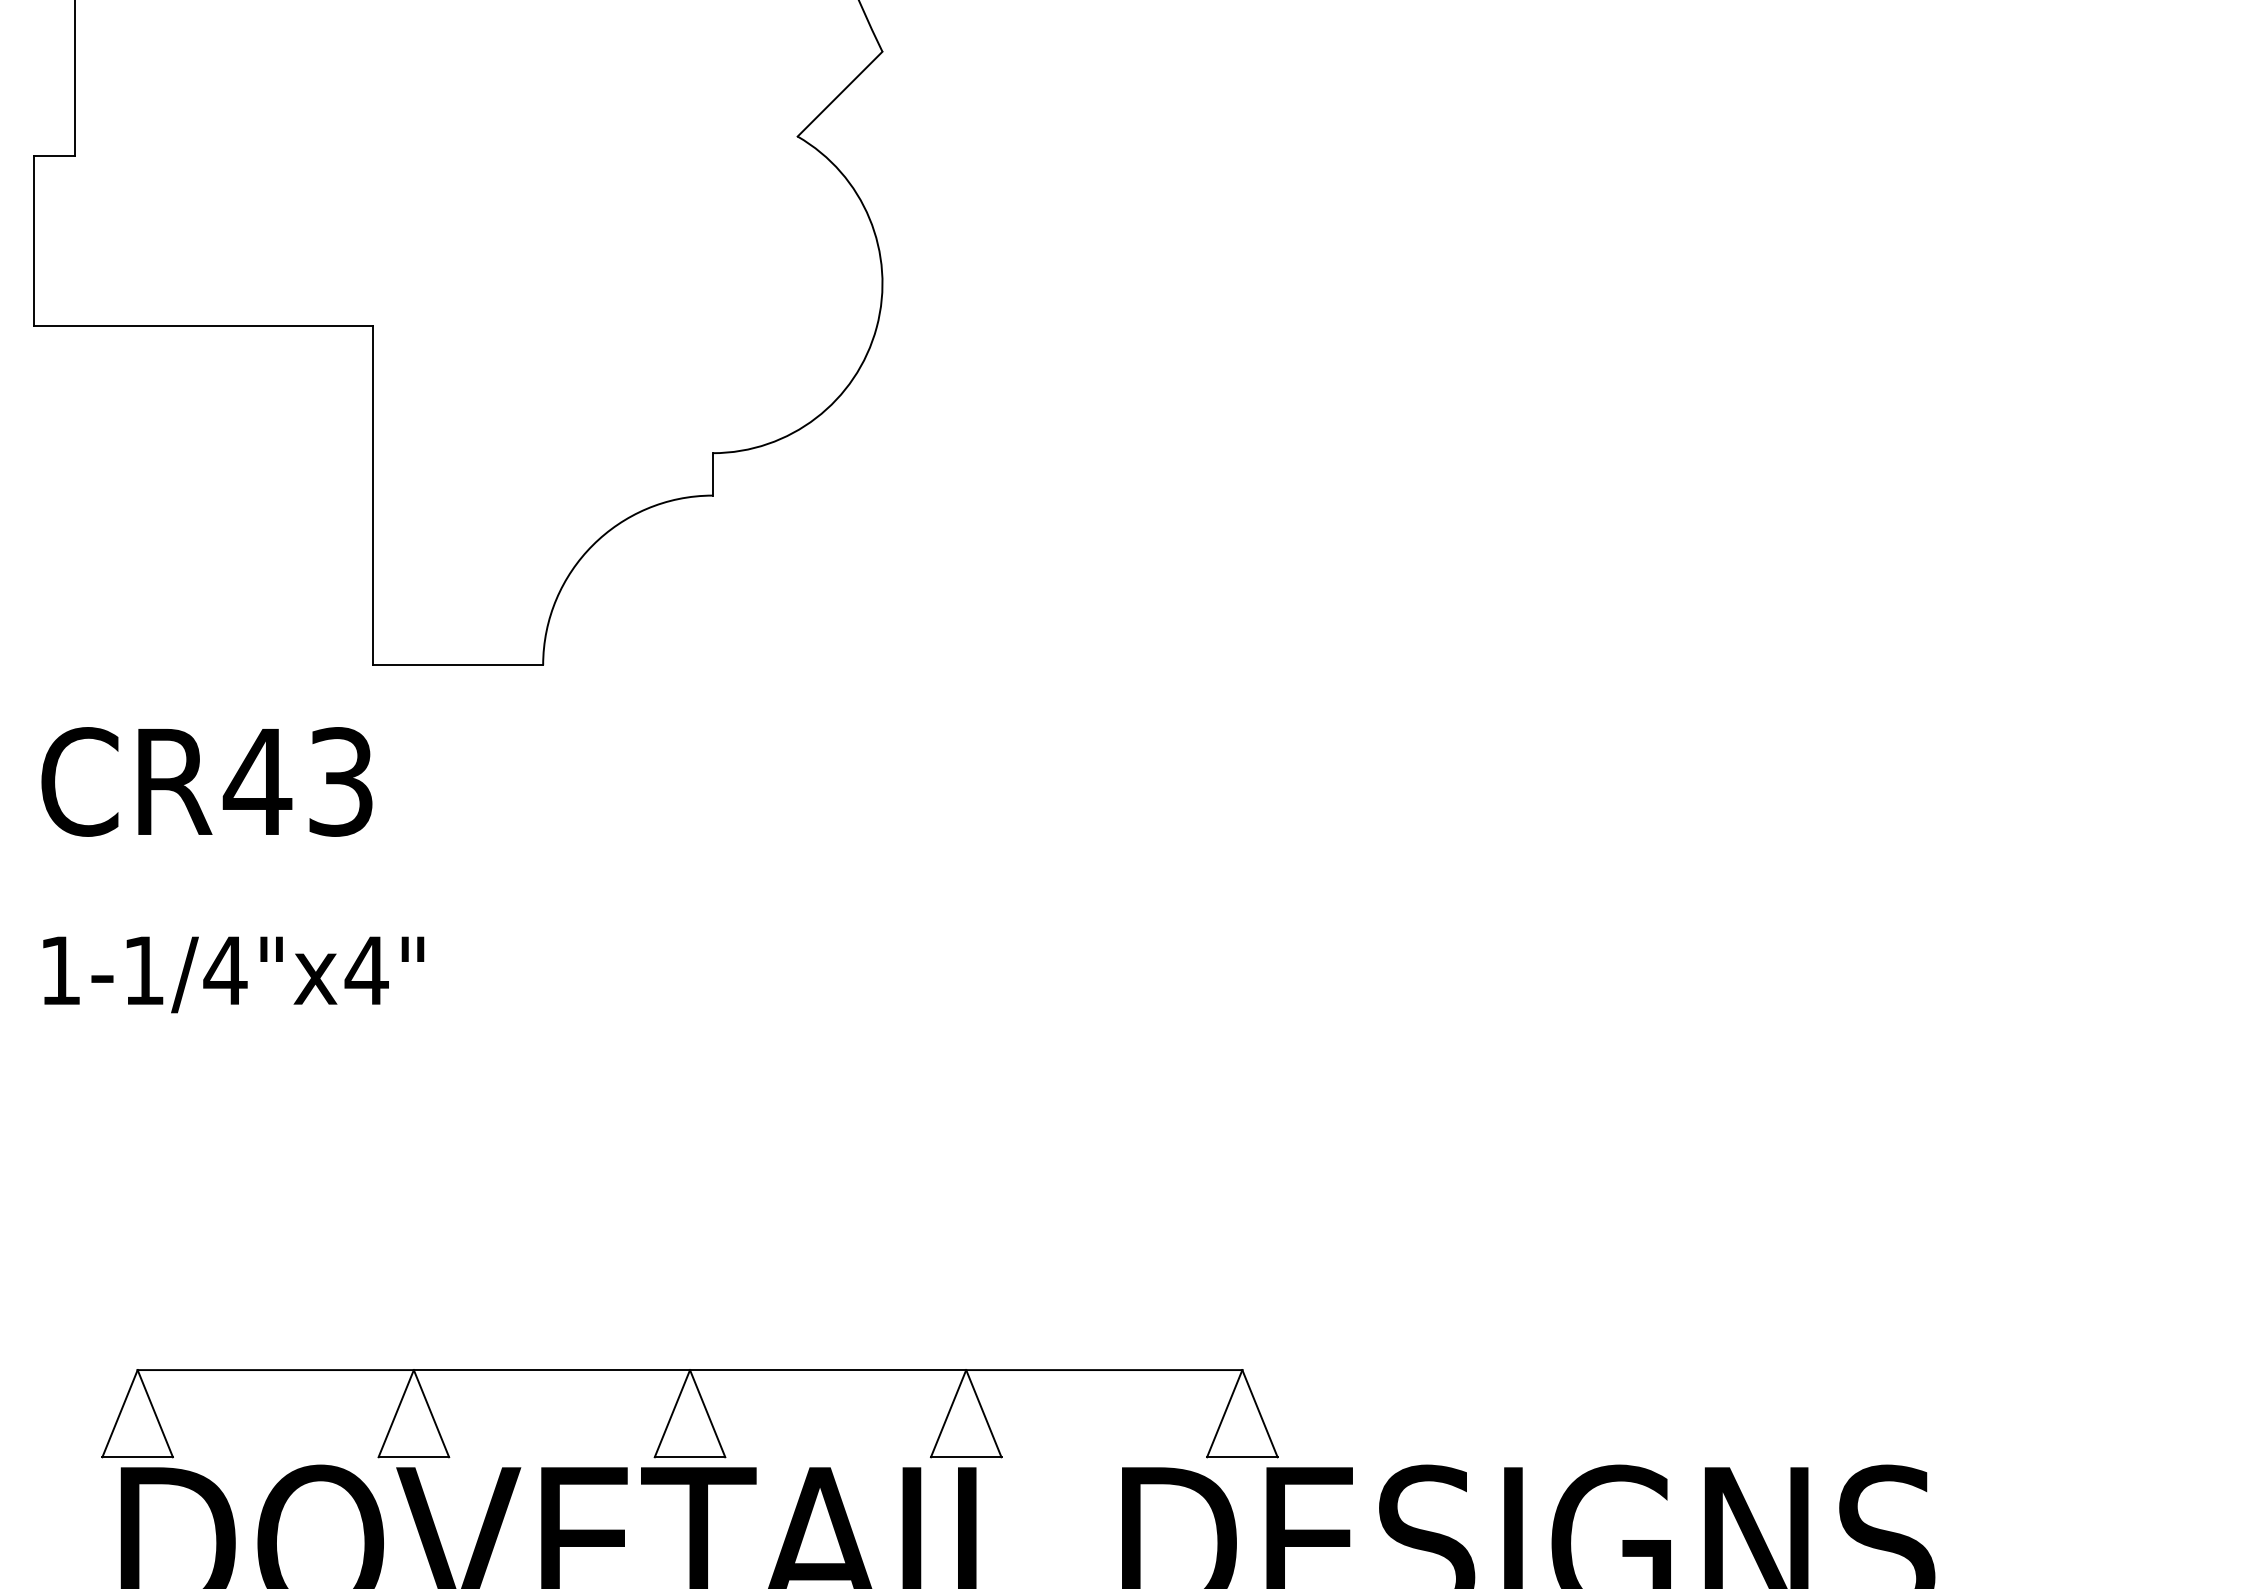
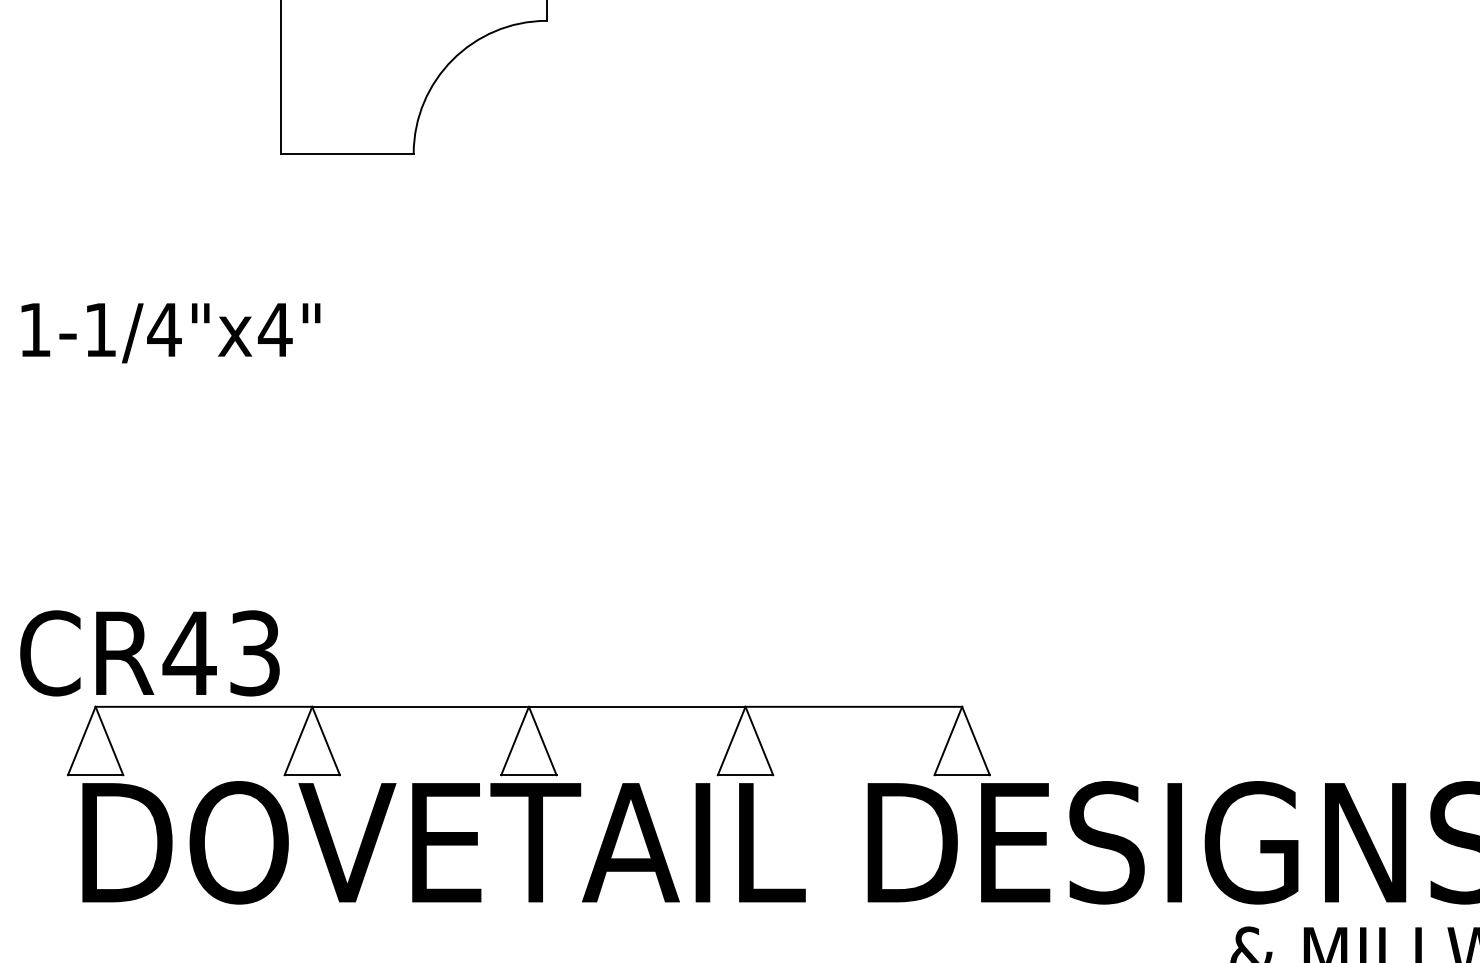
text: (206, 781) -> (149, 653), moved
text: (233, 974) -> (170, 332), moved

